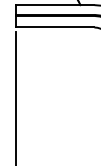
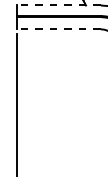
line: (54, 5) -> (58, 5), solid -> dashed
line: (54, 27) -> (58, 29), solid -> dashed

